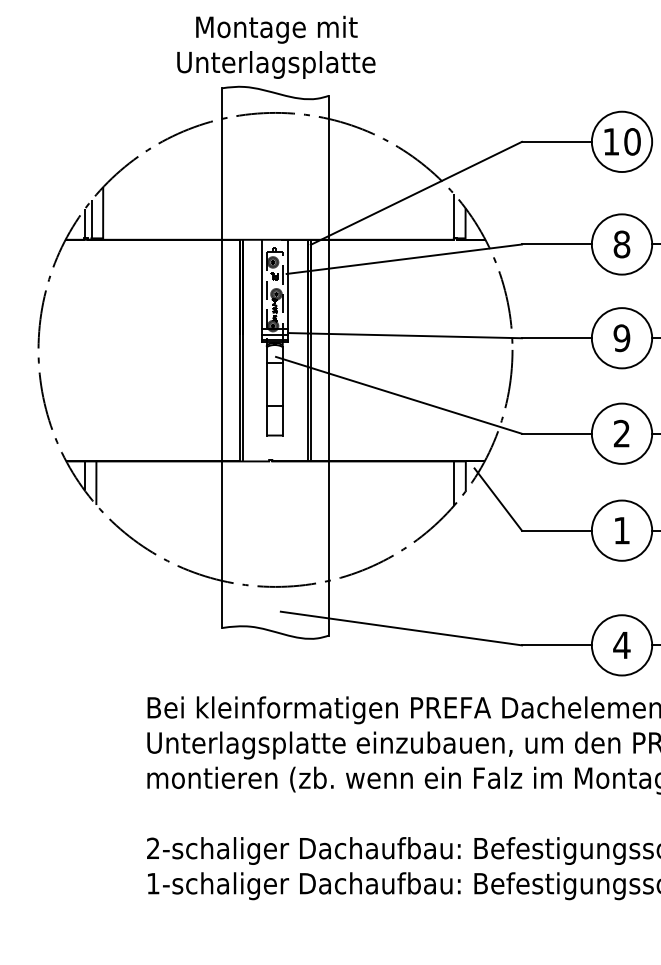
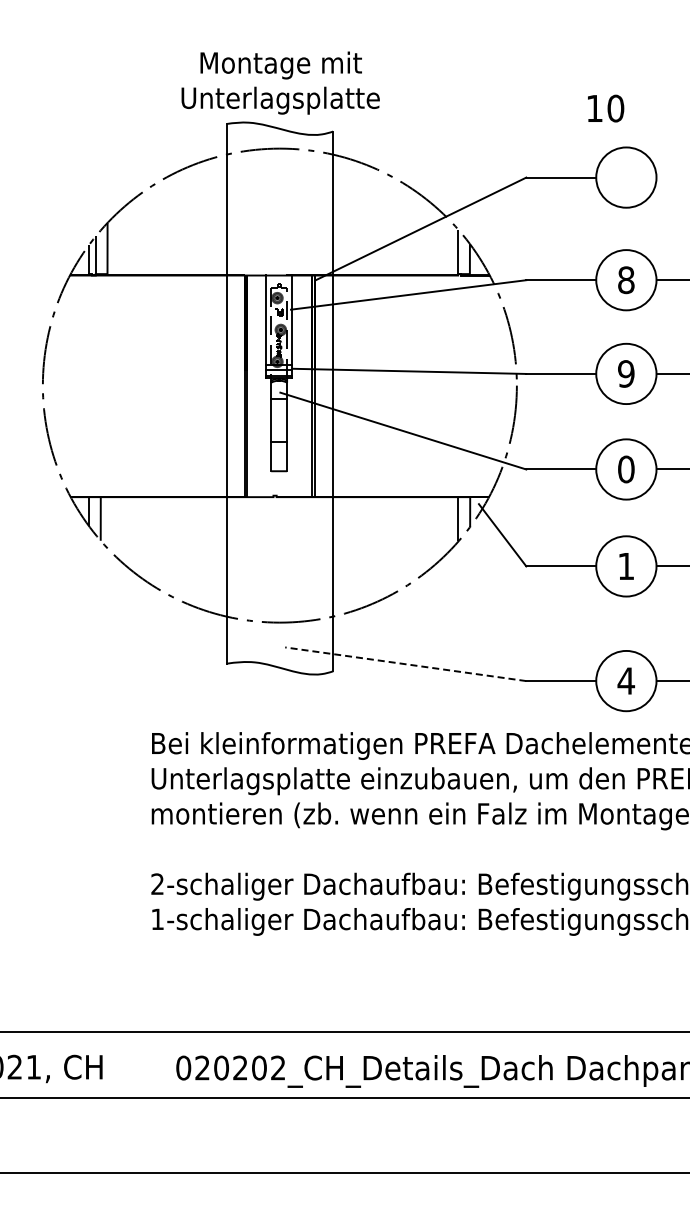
text: (623, 141) -> (606, 108), moved
text: (622, 433) -> (626, 469), 2 -> 0
line: (401, 628) -> (405, 664), solid -> dashed

